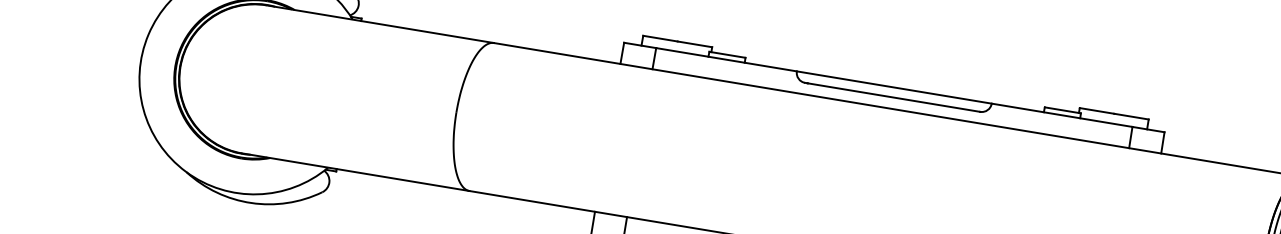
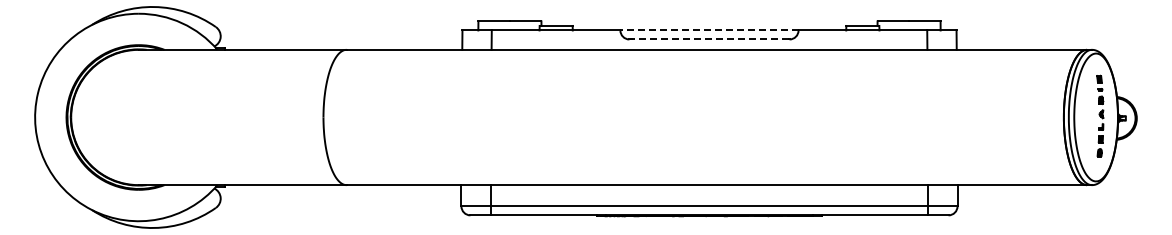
line: (893, 87) -> (708, 30), solid -> dashed
line: (893, 97) -> (710, 39), solid -> dashed

